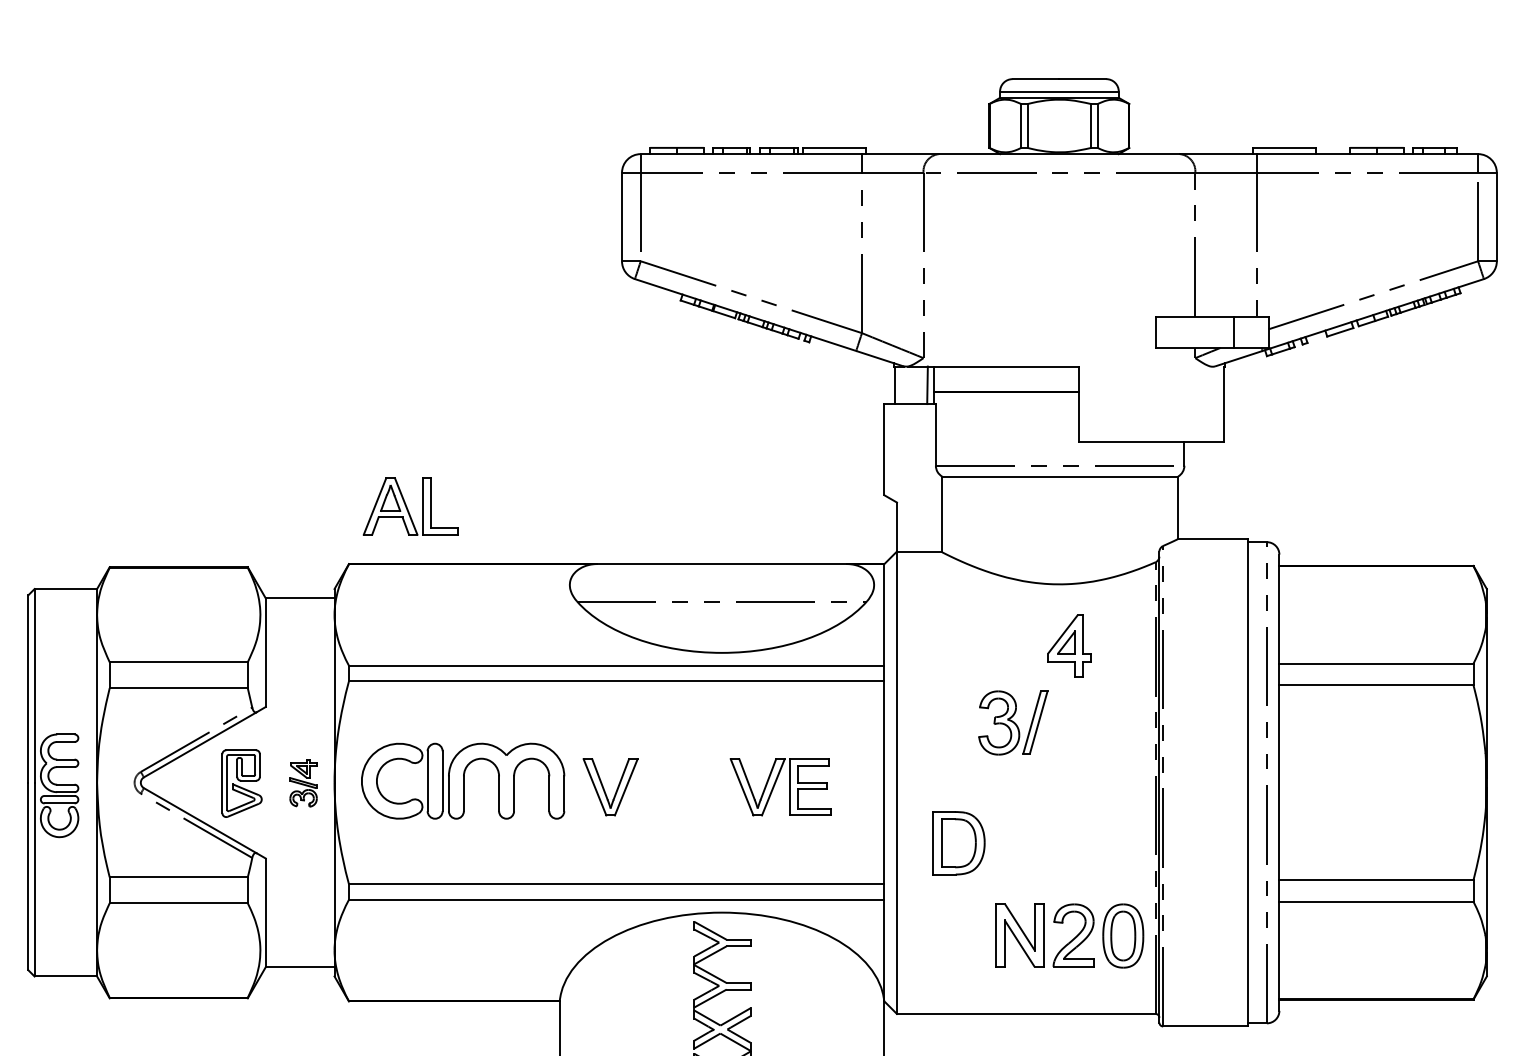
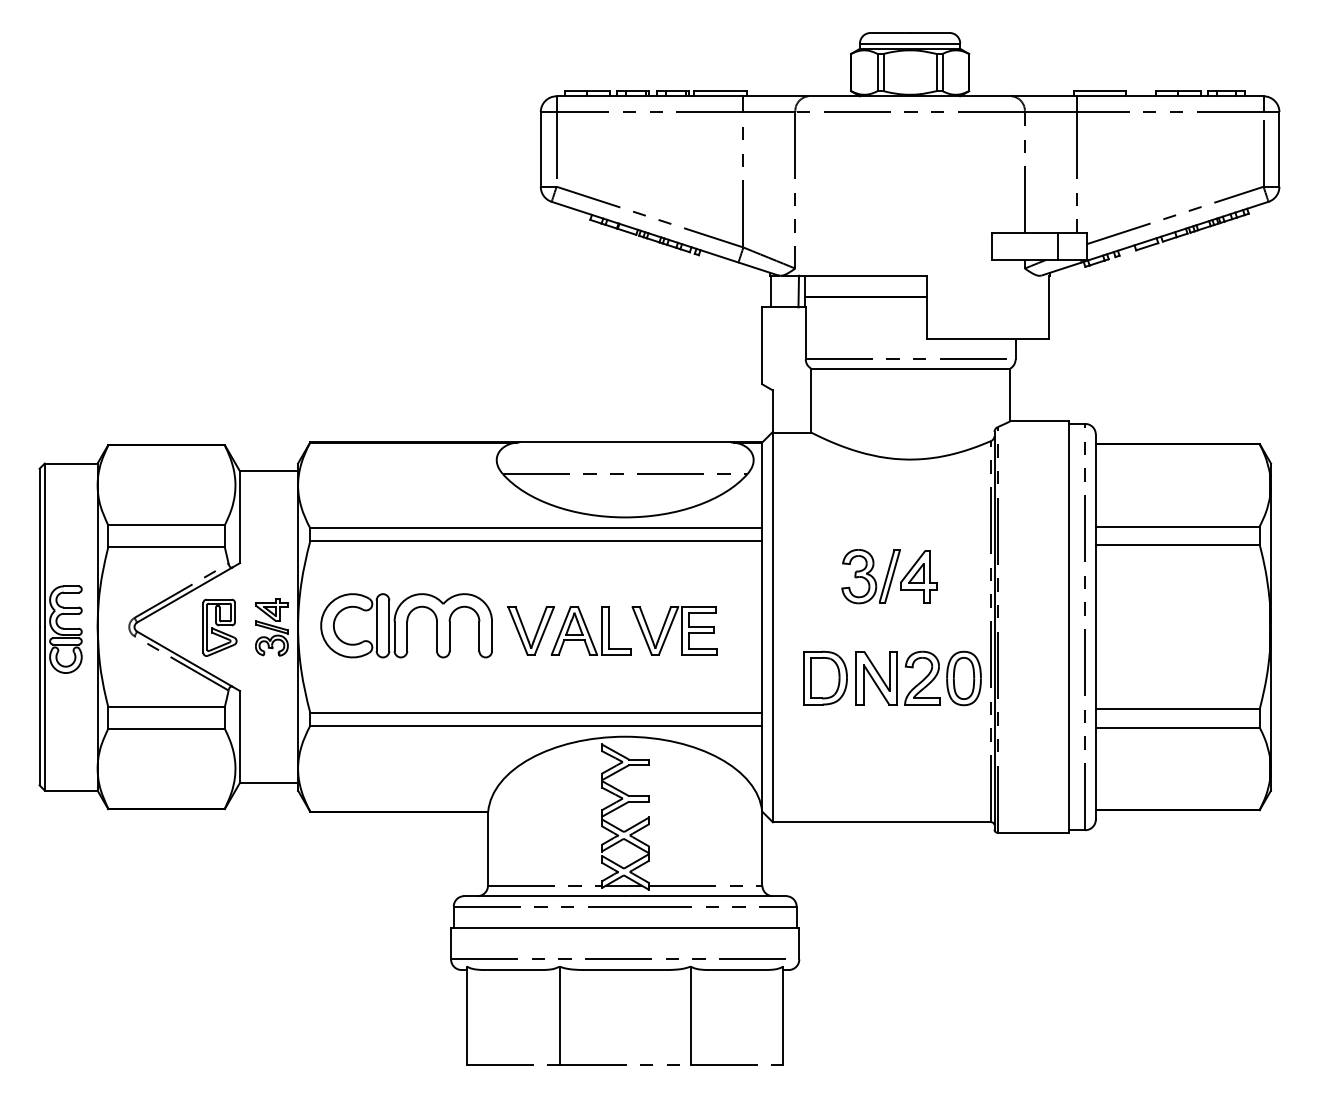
part: (409, 506) -> (590, 630), moved
part: (1069, 645) -> (918, 576), moved
part: (303, 783) -> (271, 627), size x1.43
part: (1069, 936) -> (918, 678), moved

